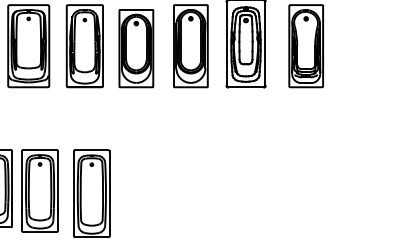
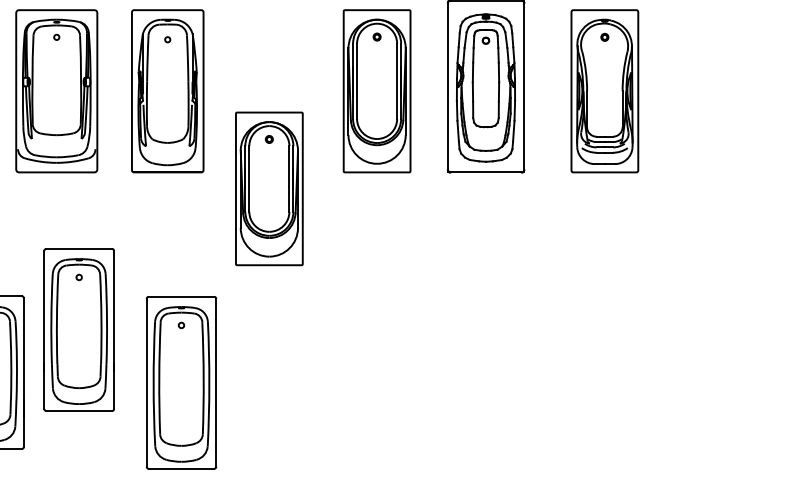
part: (136, 48) -> (269, 188), moved
part: (39, 190) -> (78, 328), moved

